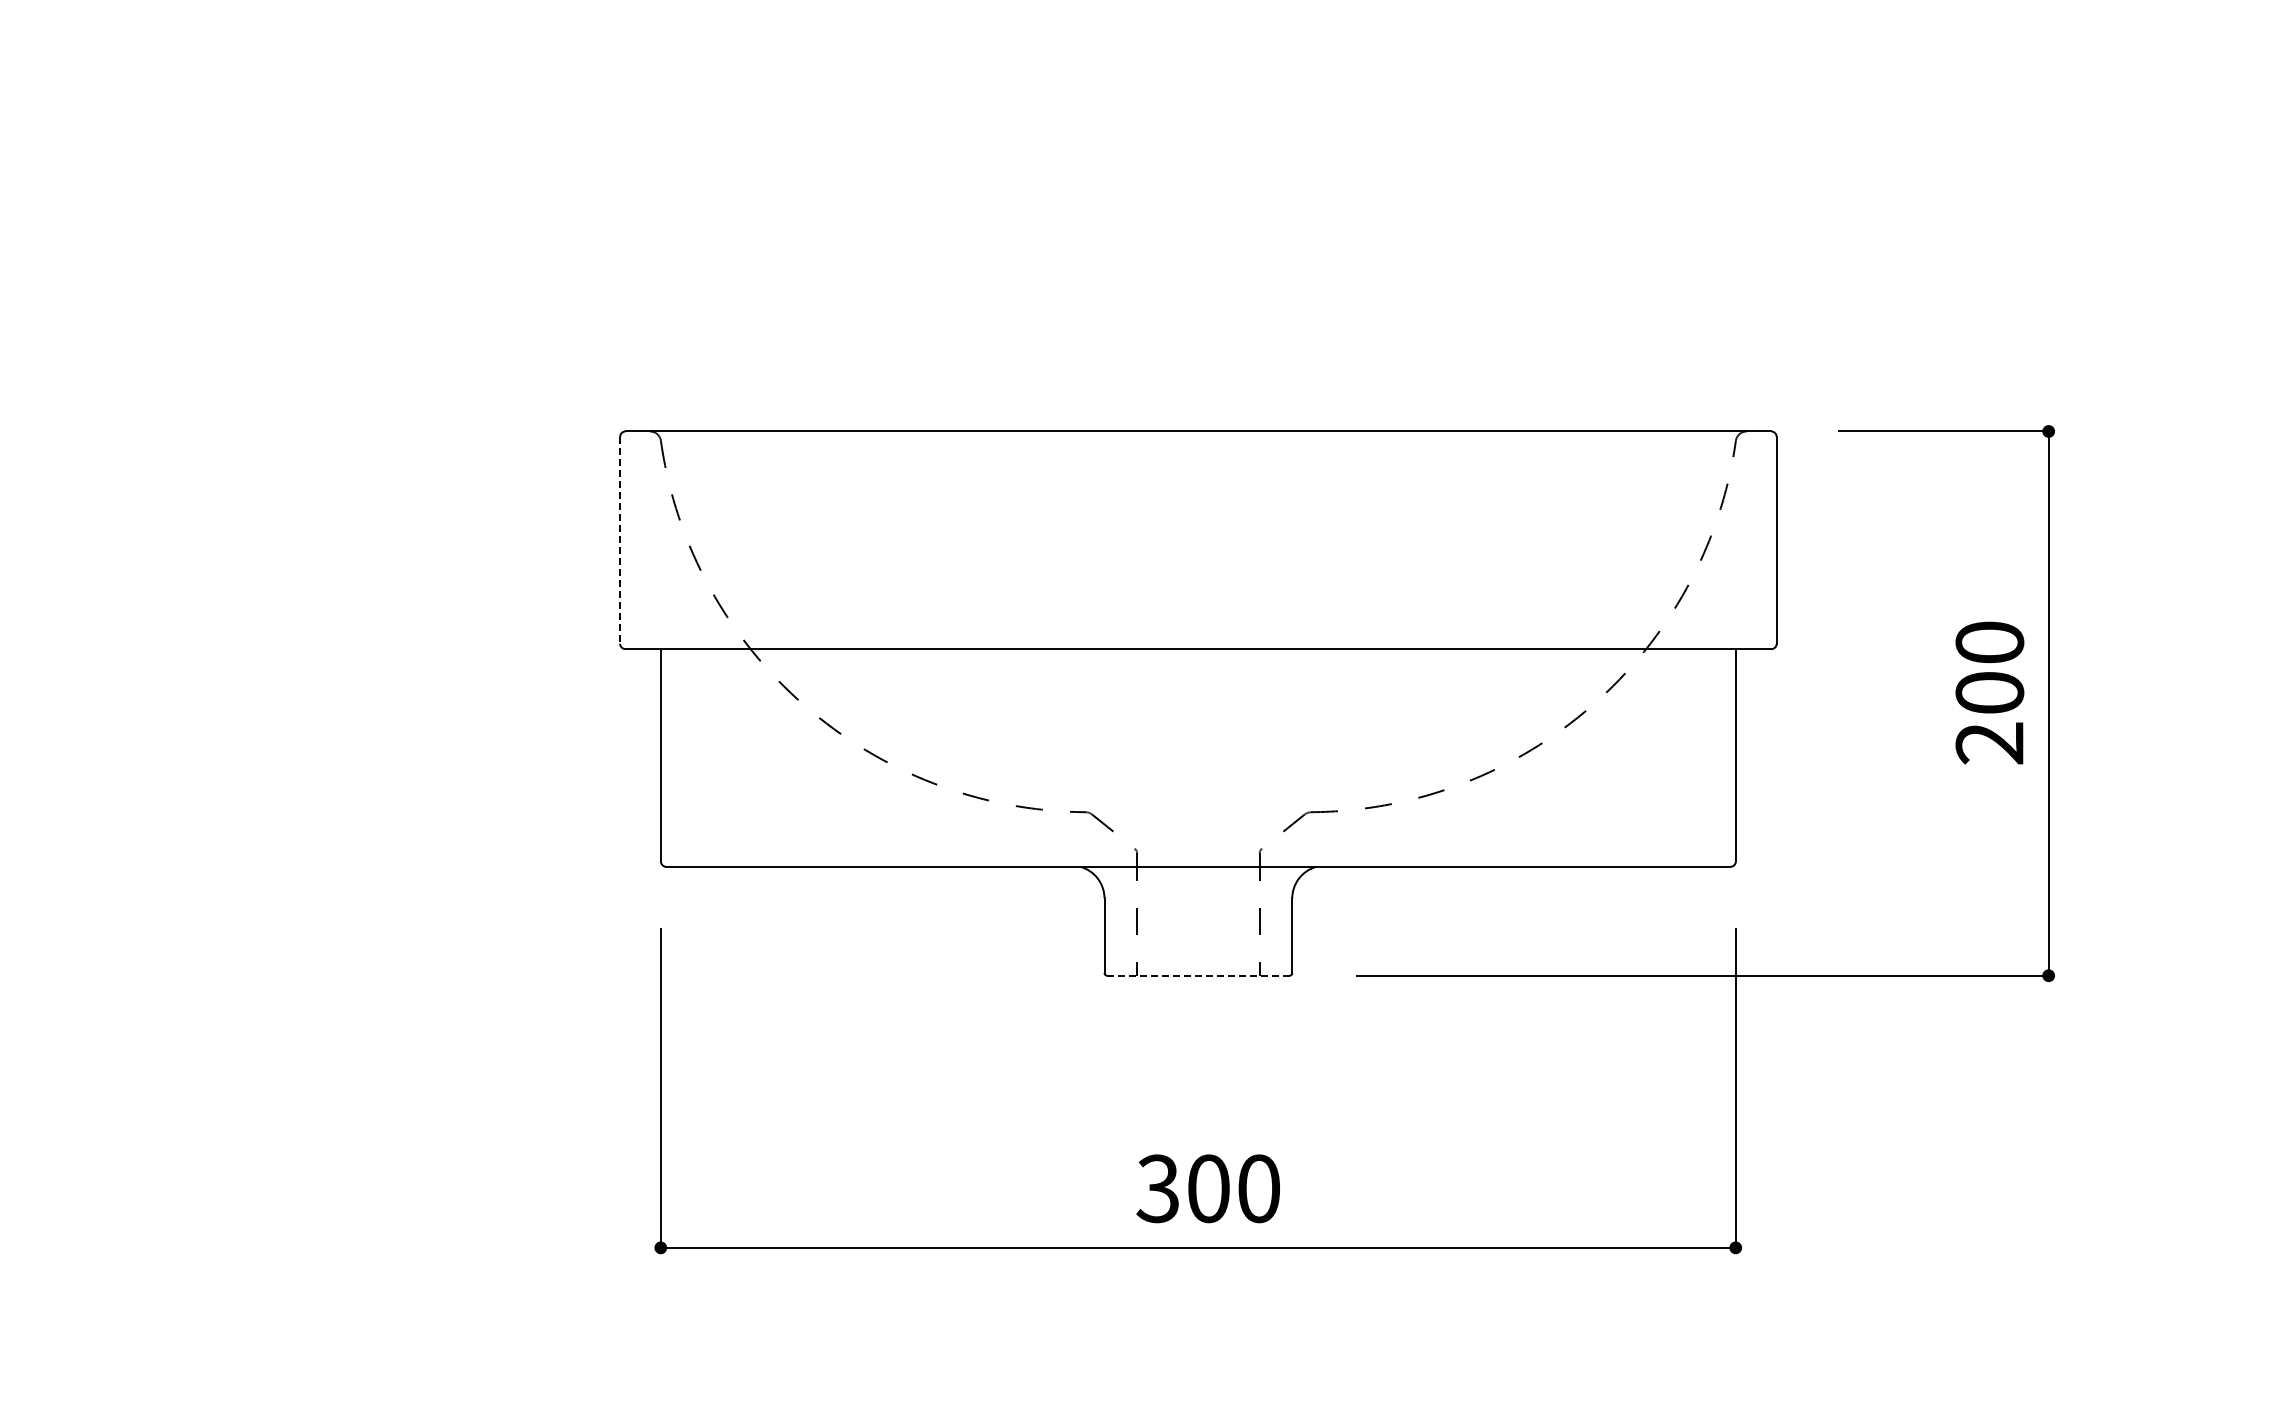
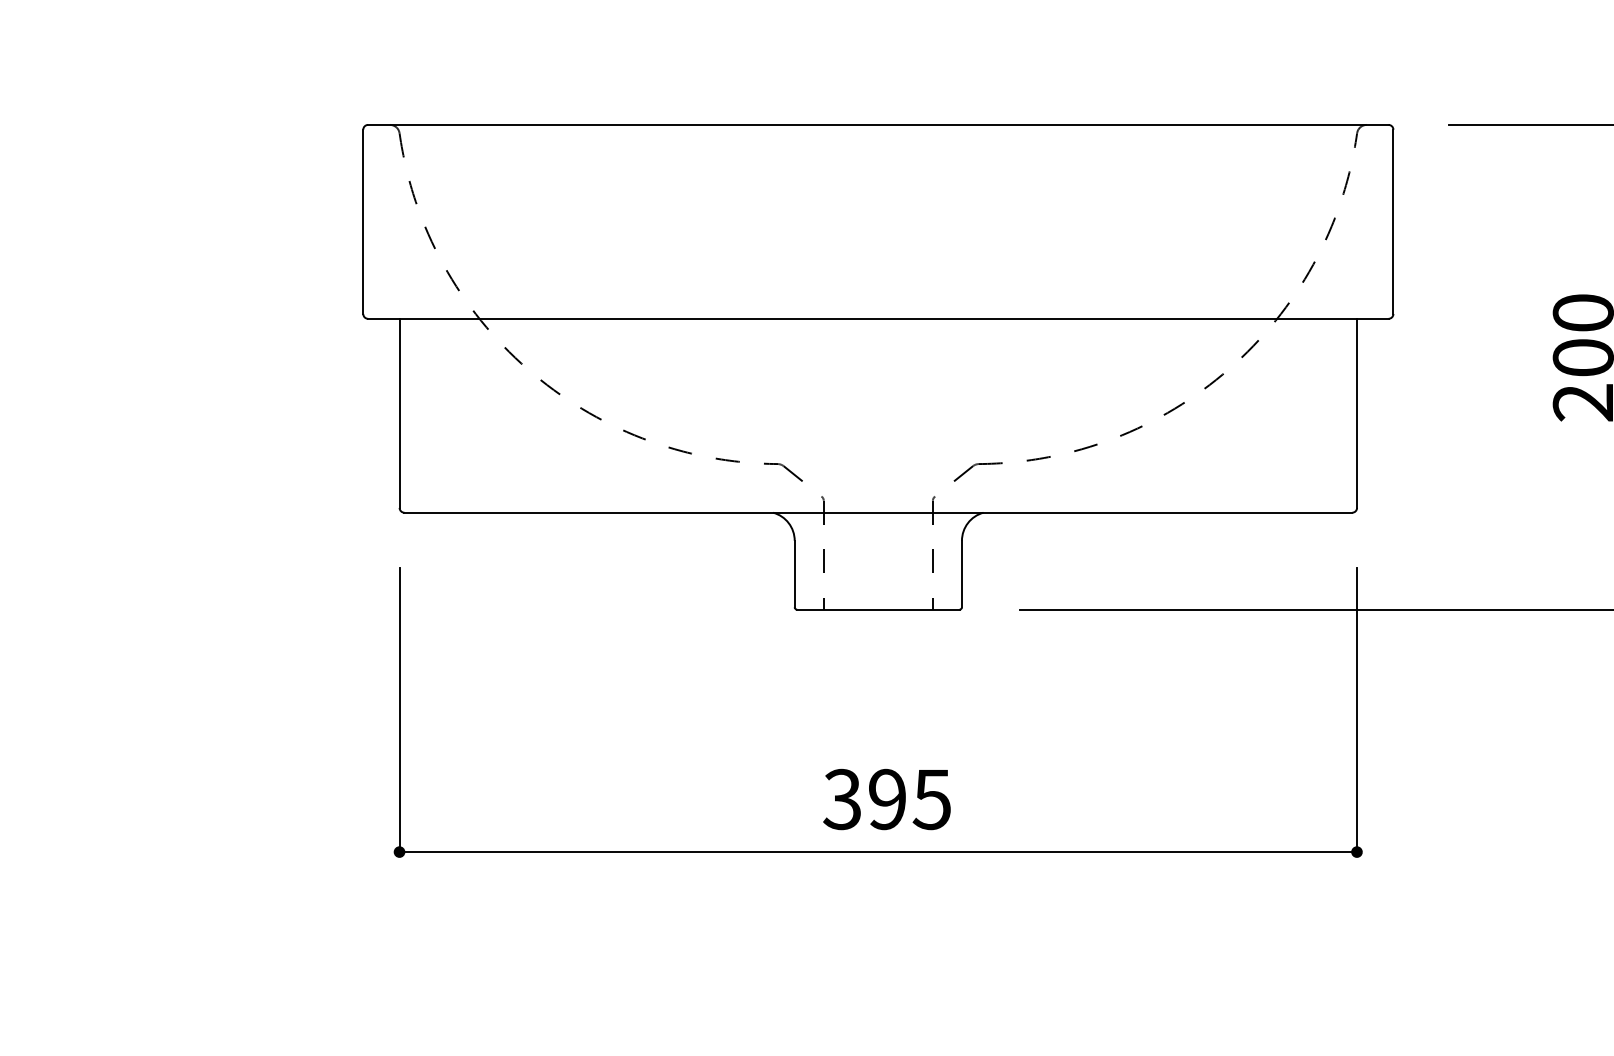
line: (620, 540) -> (363, 222), dashed -> solid
line: (1198, 975) -> (878, 609), dashed -> solid
text: (1233, 1188) -> (909, 799), 300 -> 395

